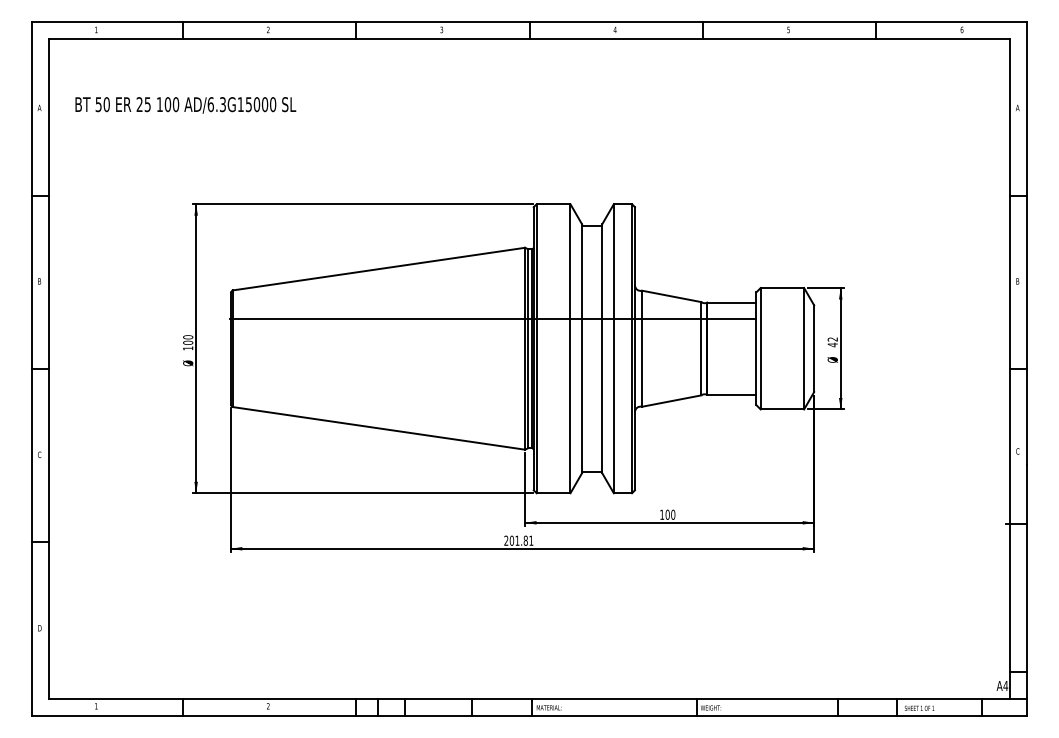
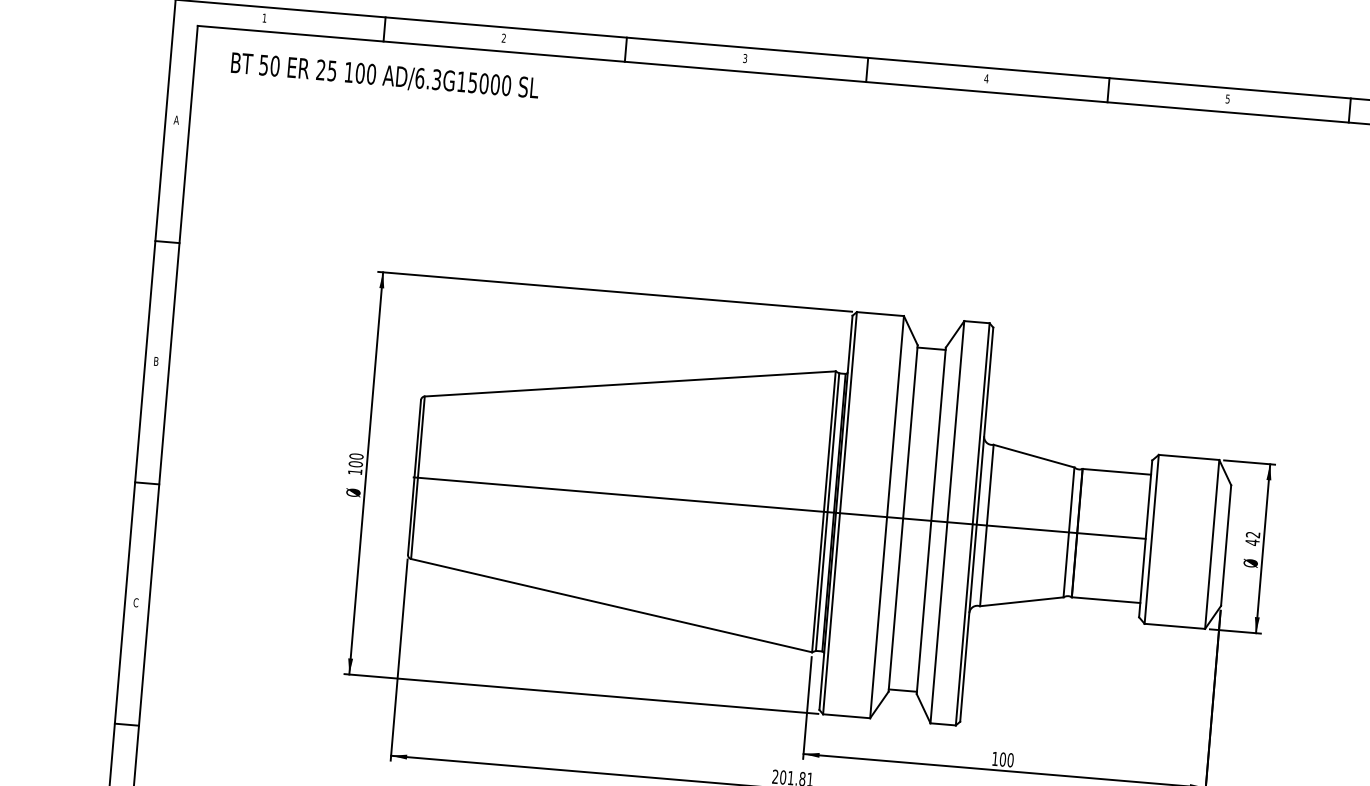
text: (185, 105) -> (384, 76), moved
line: (493, 318) -> (779, 507), moved

